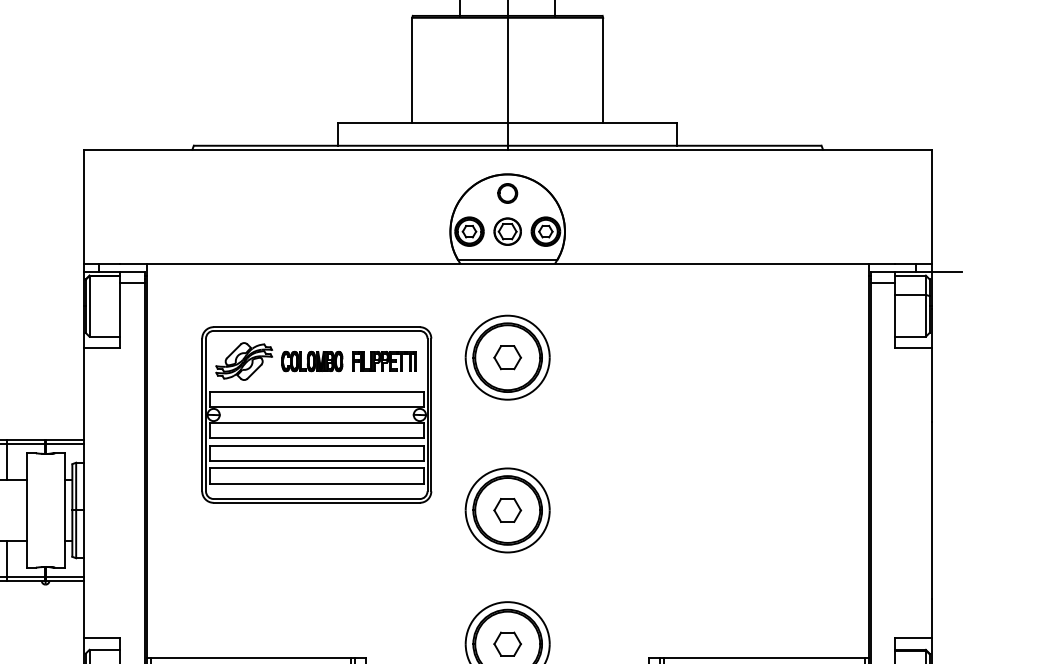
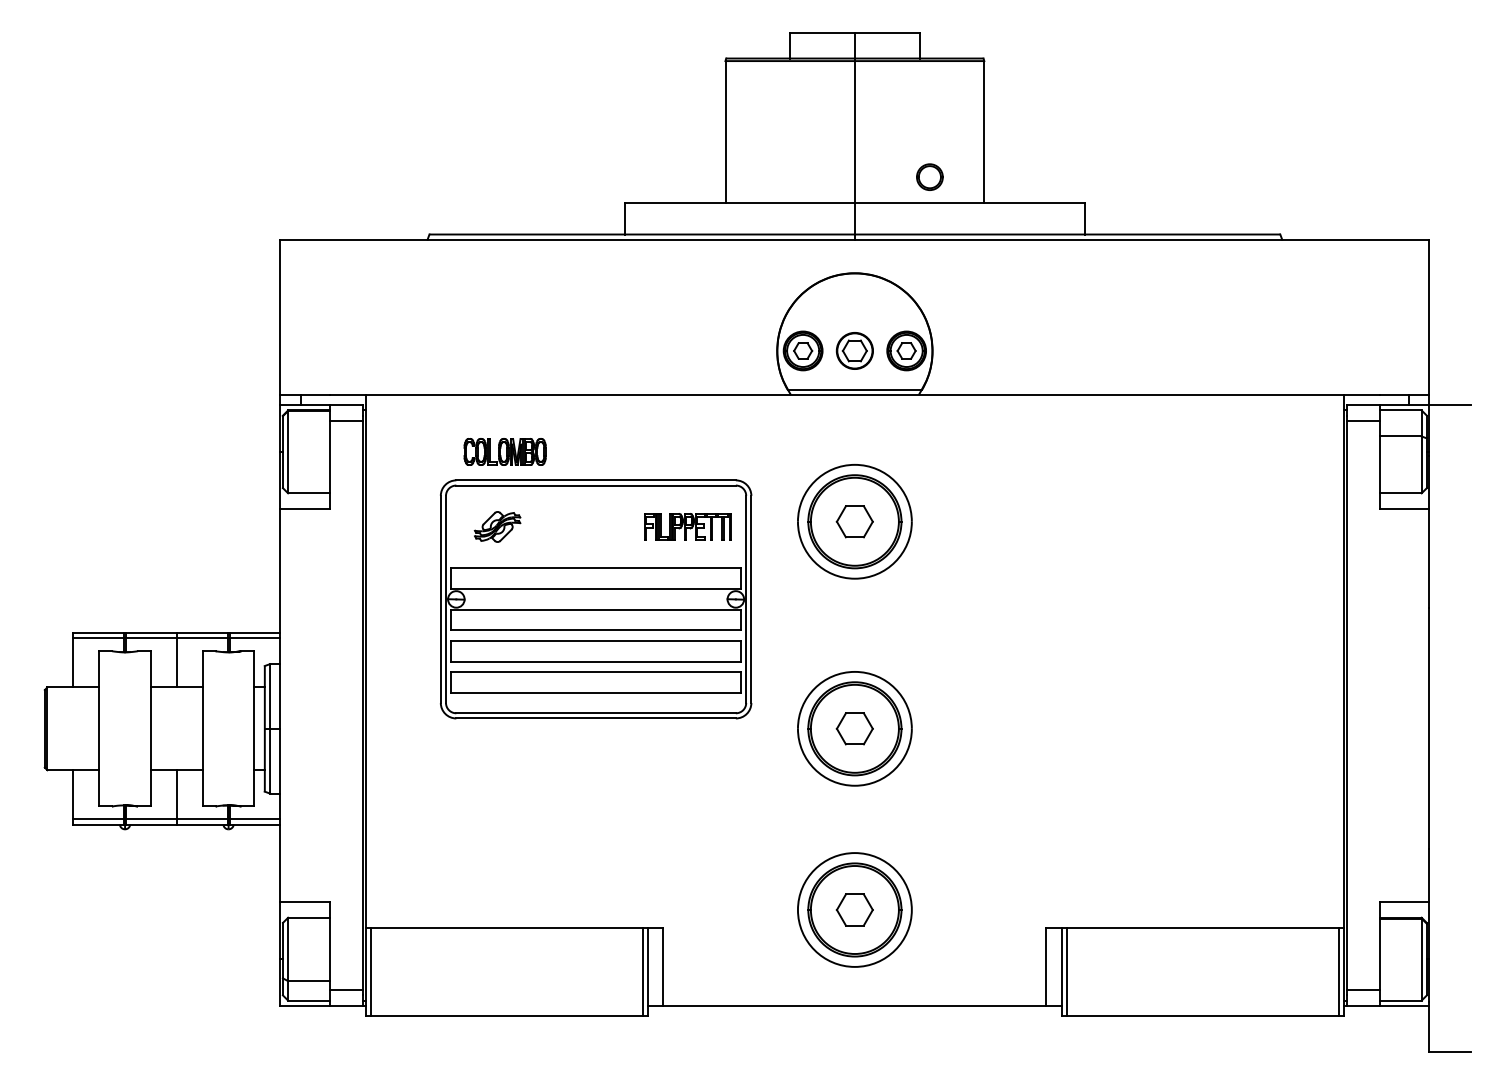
part: (507, 192) -> (929, 176), moved
part: (244, 361) -> (497, 526), size x0.6
part: (311, 361) -> (504, 451), moved

